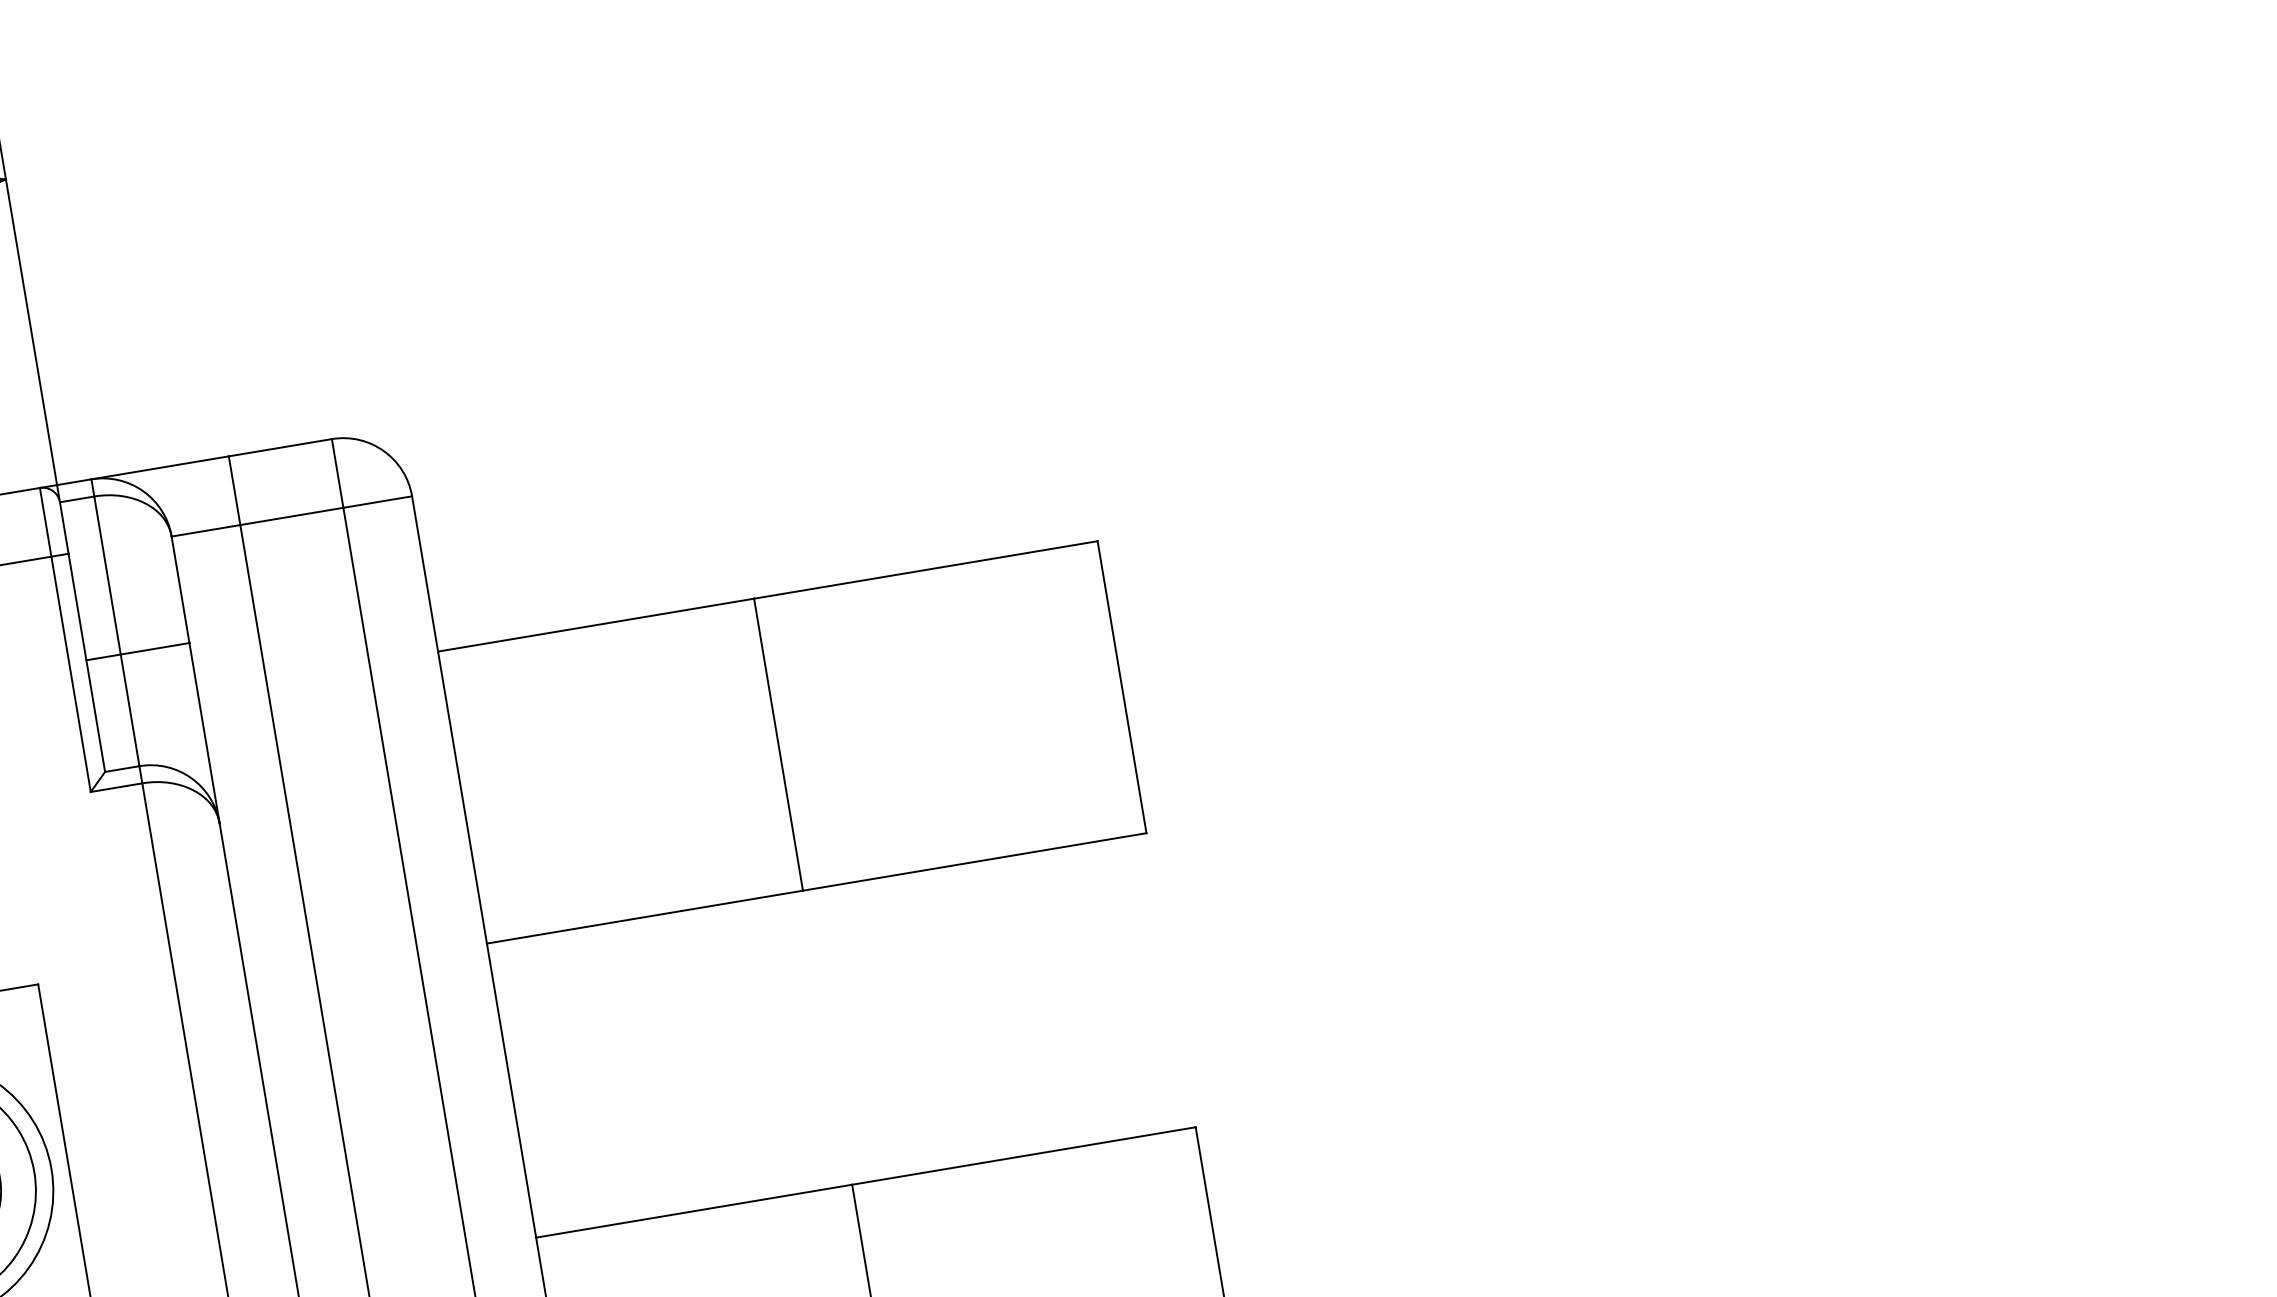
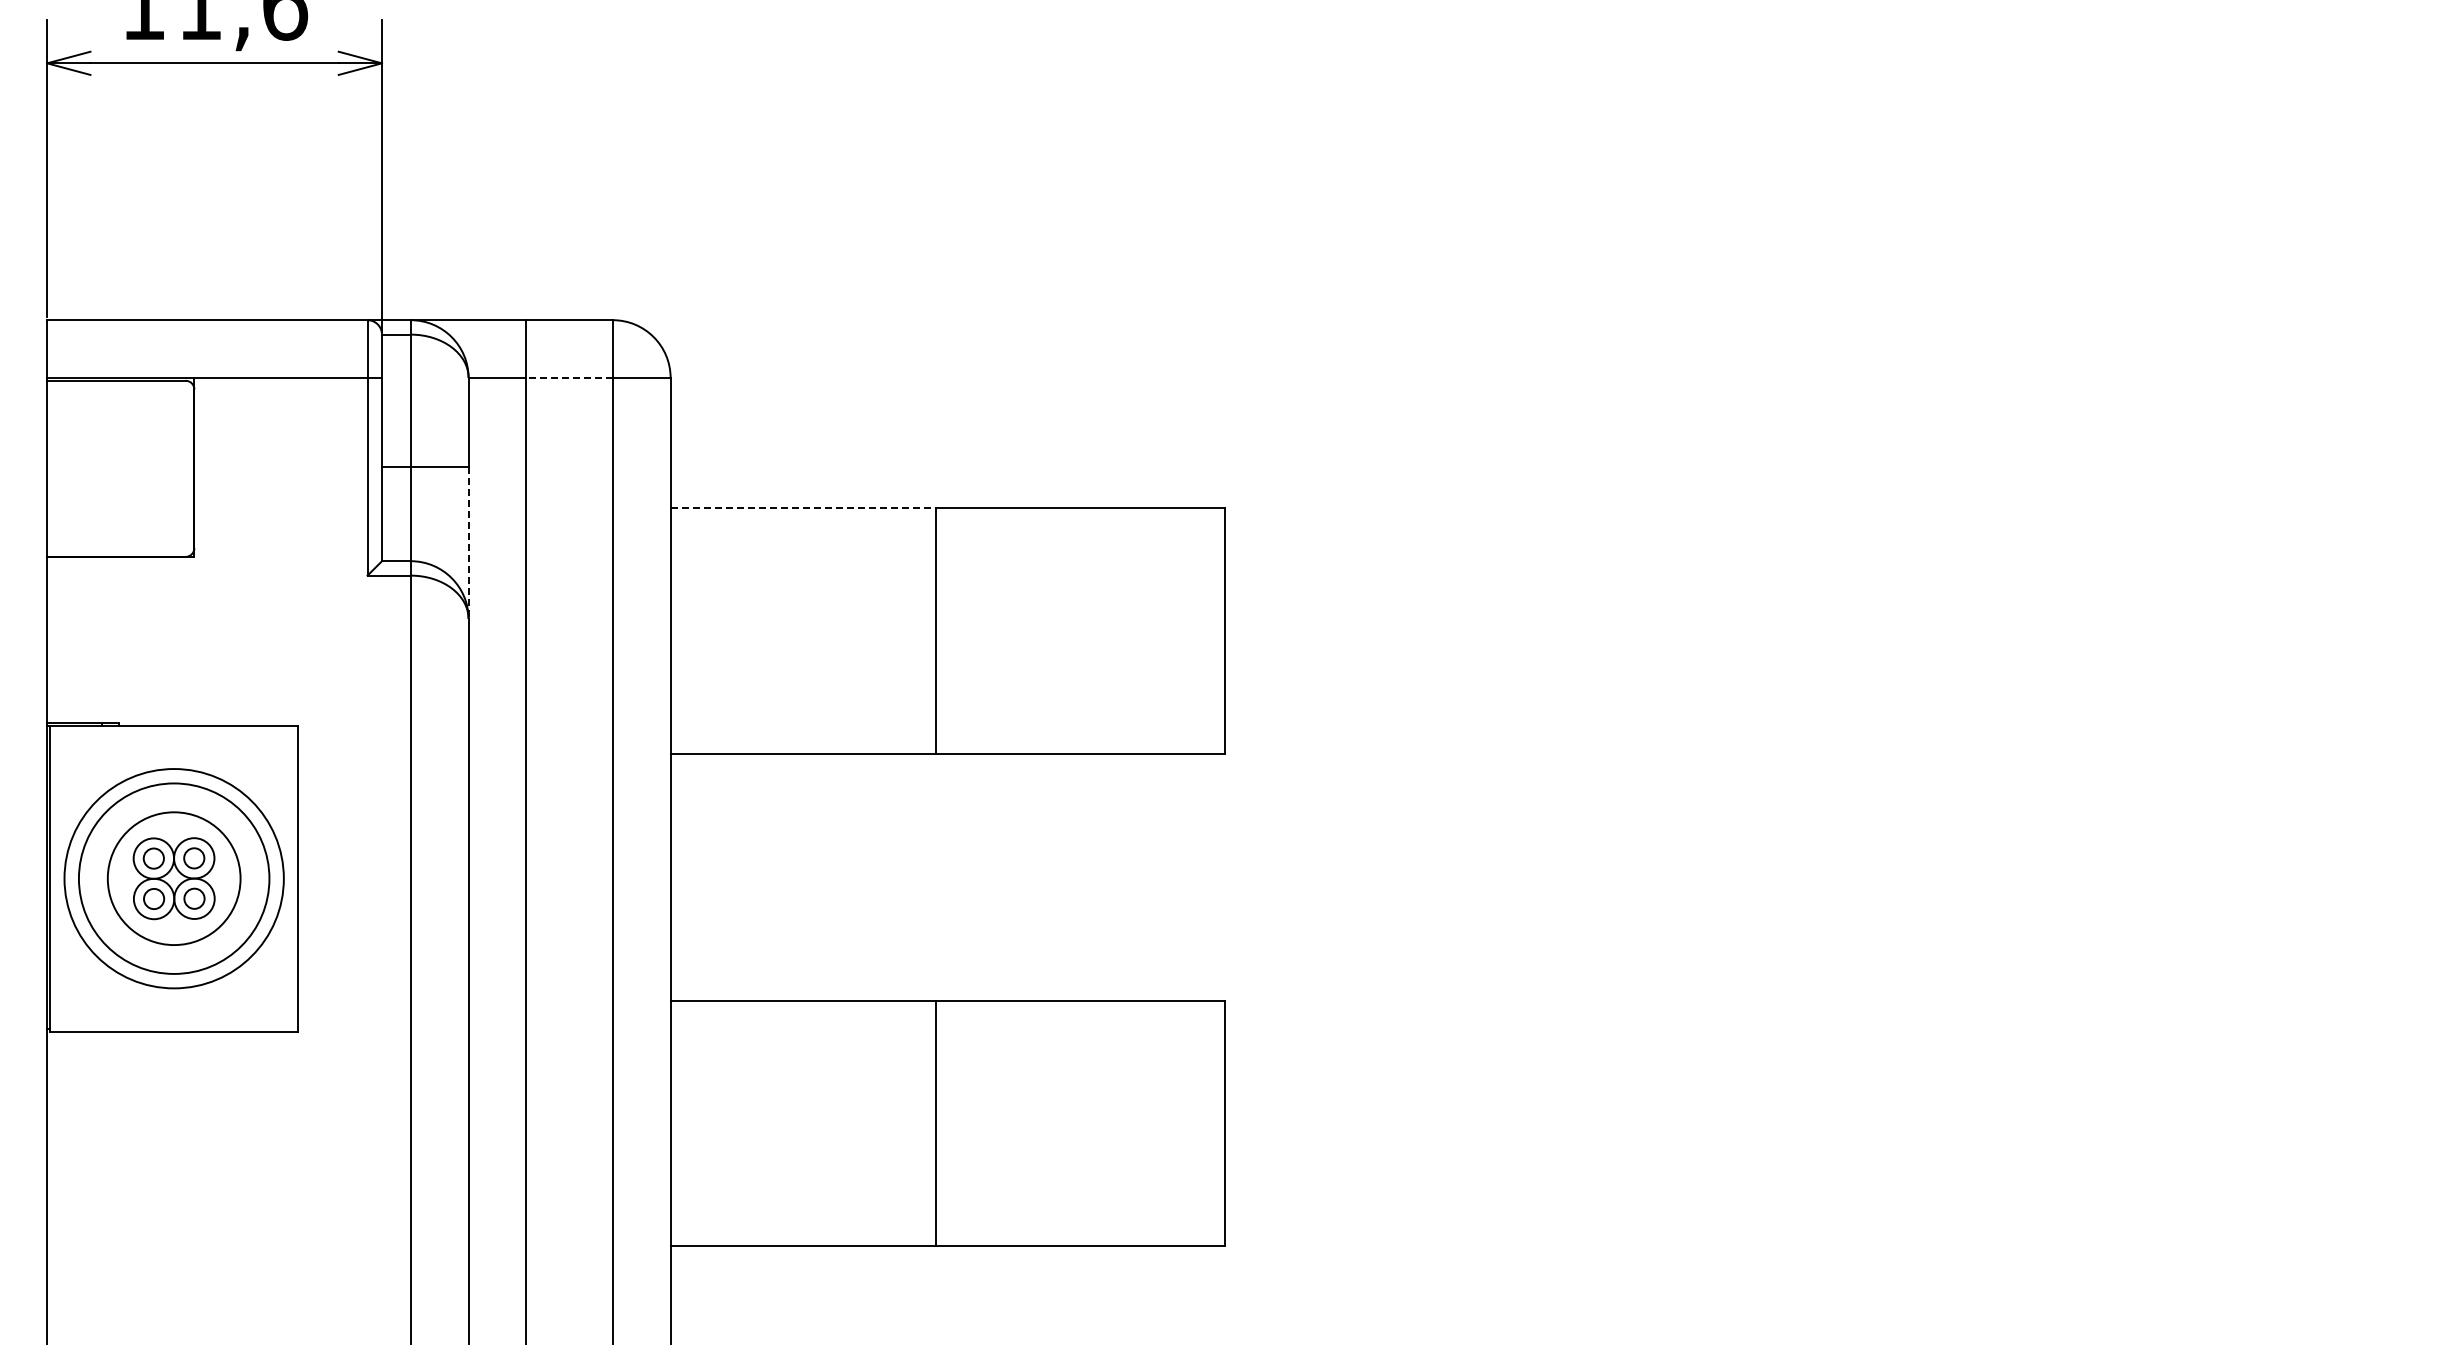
line: (291, 515) -> (569, 377), solid -> dashed
line: (596, 625) -> (803, 508), solid -> dashed
line: (204, 733) -> (468, 543), solid -> dashed

